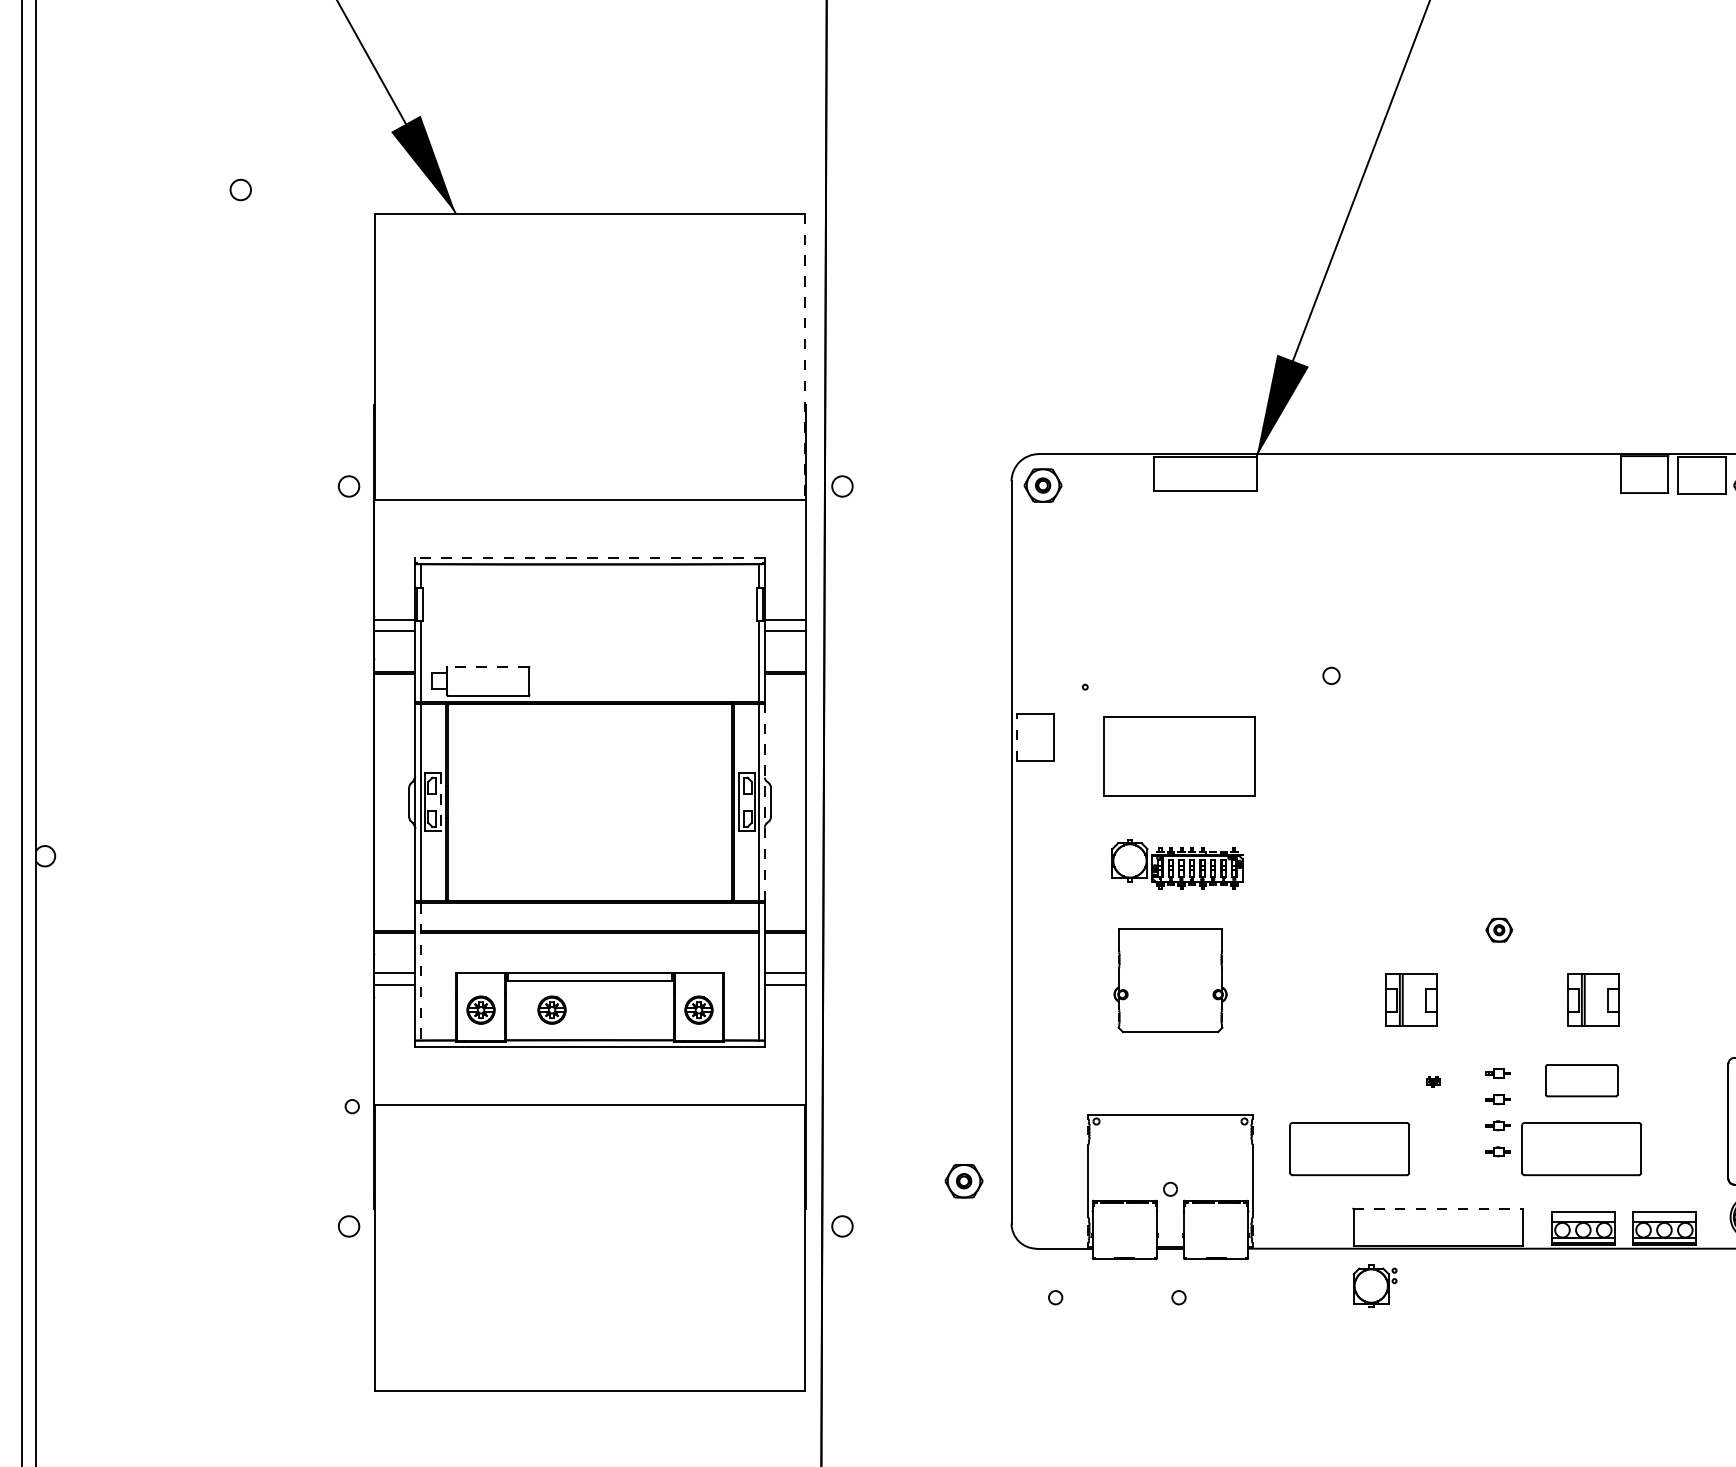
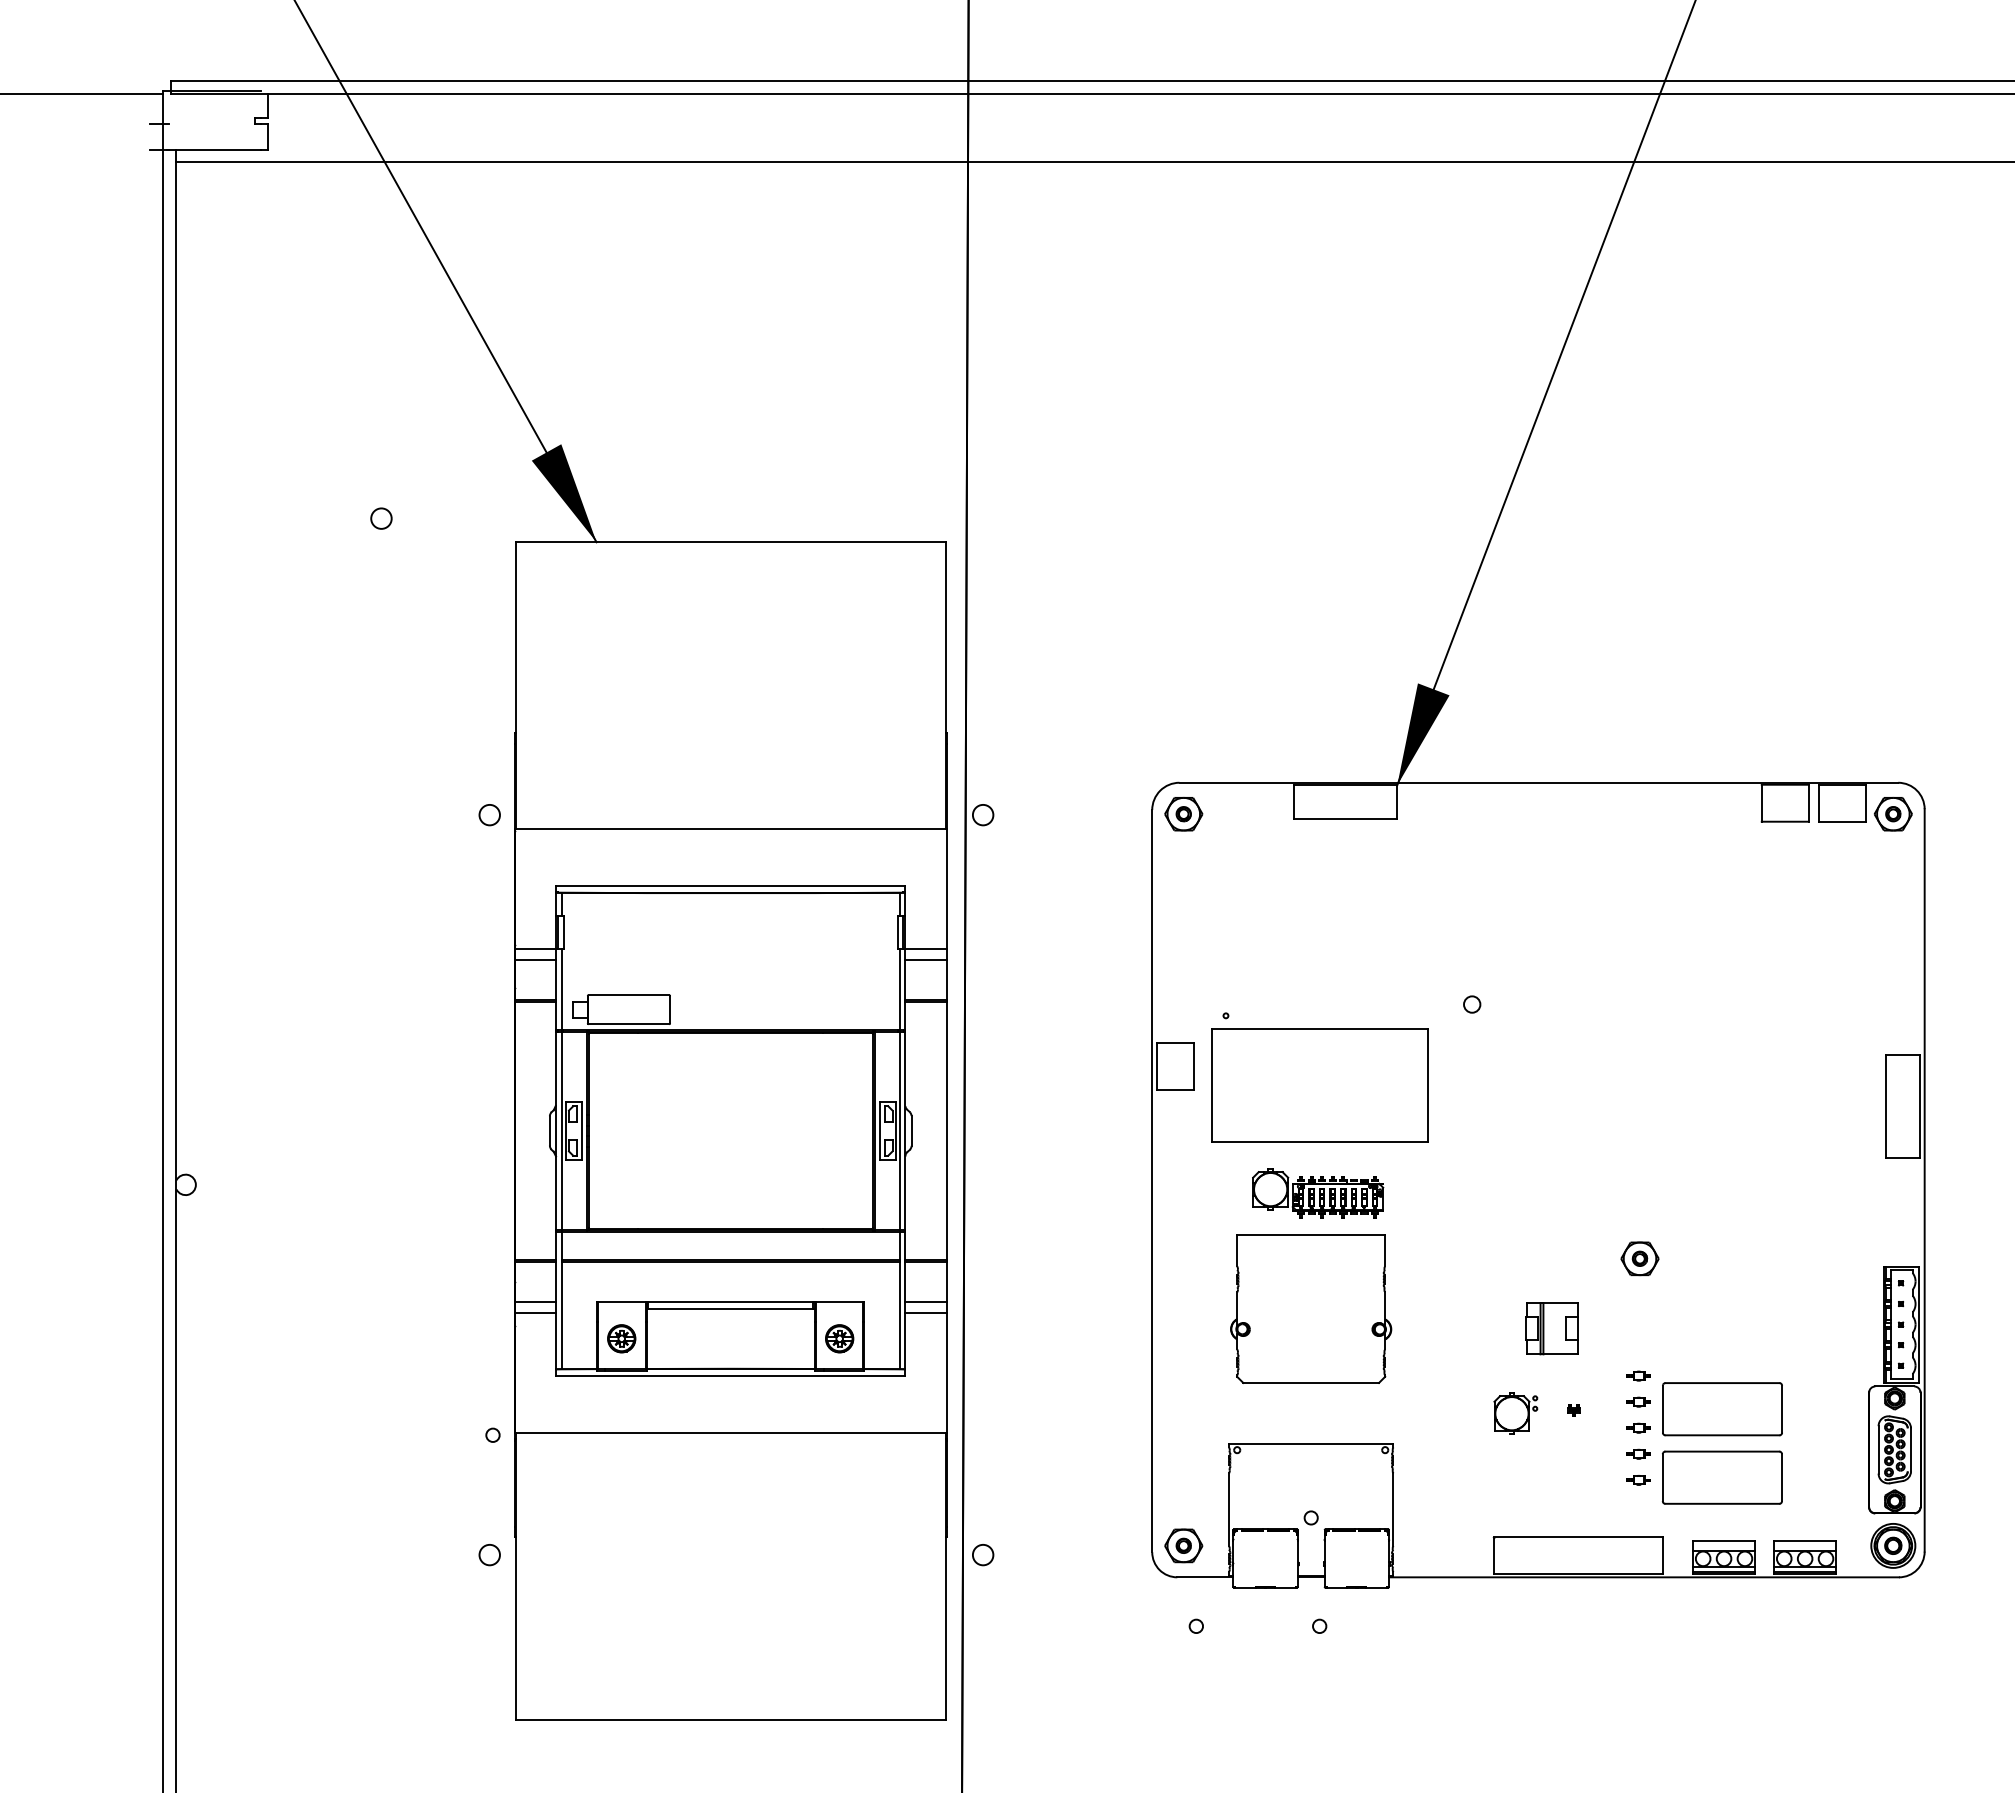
line: (804, 357) -> (945, 686), dashed -> solid
line: (589, 557) -> (730, 886), dashed -> solid
line: (487, 666) -> (628, 995), dashed -> solid
line: (1016, 737) -> (1157, 1066), dashed -> solid
part: (1178, 756) -> (1319, 1085), size x1.43
line: (440, 802) -> (581, 1131), dashed -> solid
line: (764, 802) -> (905, 1131), dashed -> solid
part: (1498, 929) -> (1639, 1258), size x1.43
line: (420, 971) -> (561, 1300), dashed -> solid
part: (1170, 979) -> (1311, 1308), size x1.43
part: (1592, 999) -> (1733, 1328), removed
part: (551, 1009) -> (692, 1338), removed
part: (1497, 1046) -> (1638, 1375), added
part: (1581, 1080) -> (1722, 1409), size x1.67
part: (1349, 1148) -> (1490, 1477), removed
part: (963, 1180) -> (1183, 1545), moved
line: (1437, 1208) -> (1578, 1537), dashed -> solid
part: (1374, 1285) -> (1515, 1413), moved

